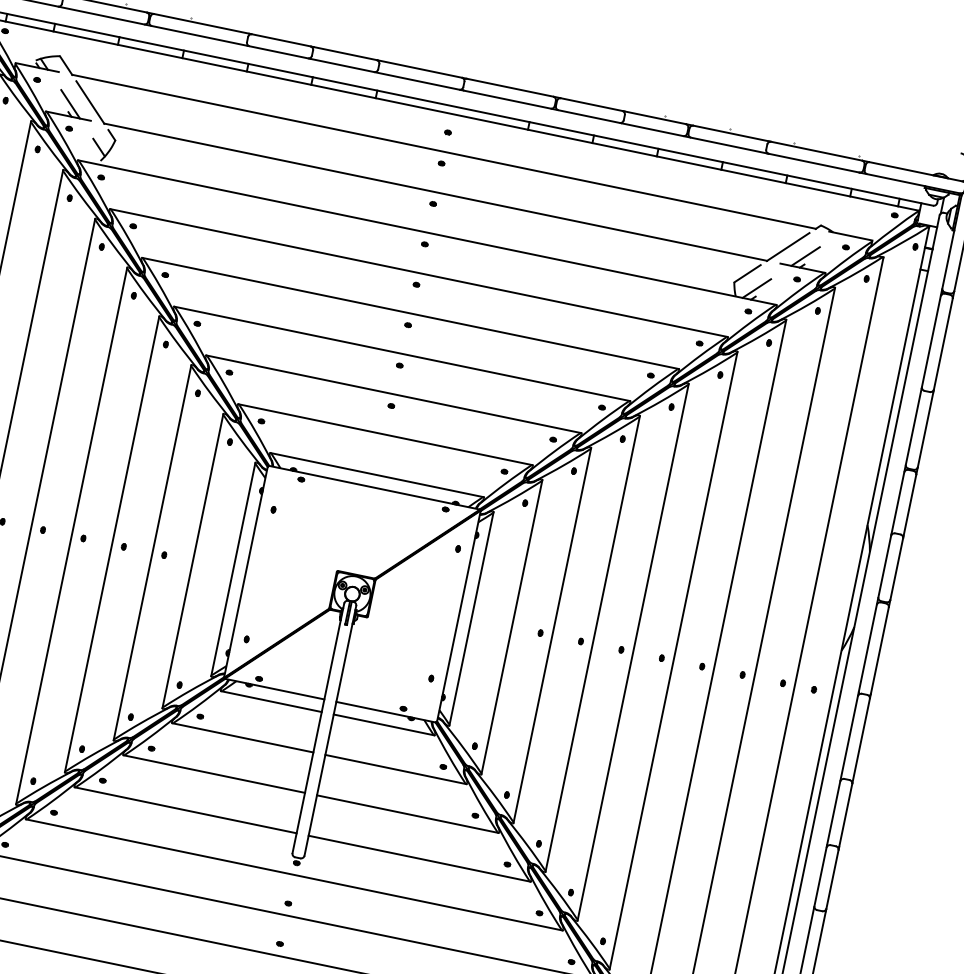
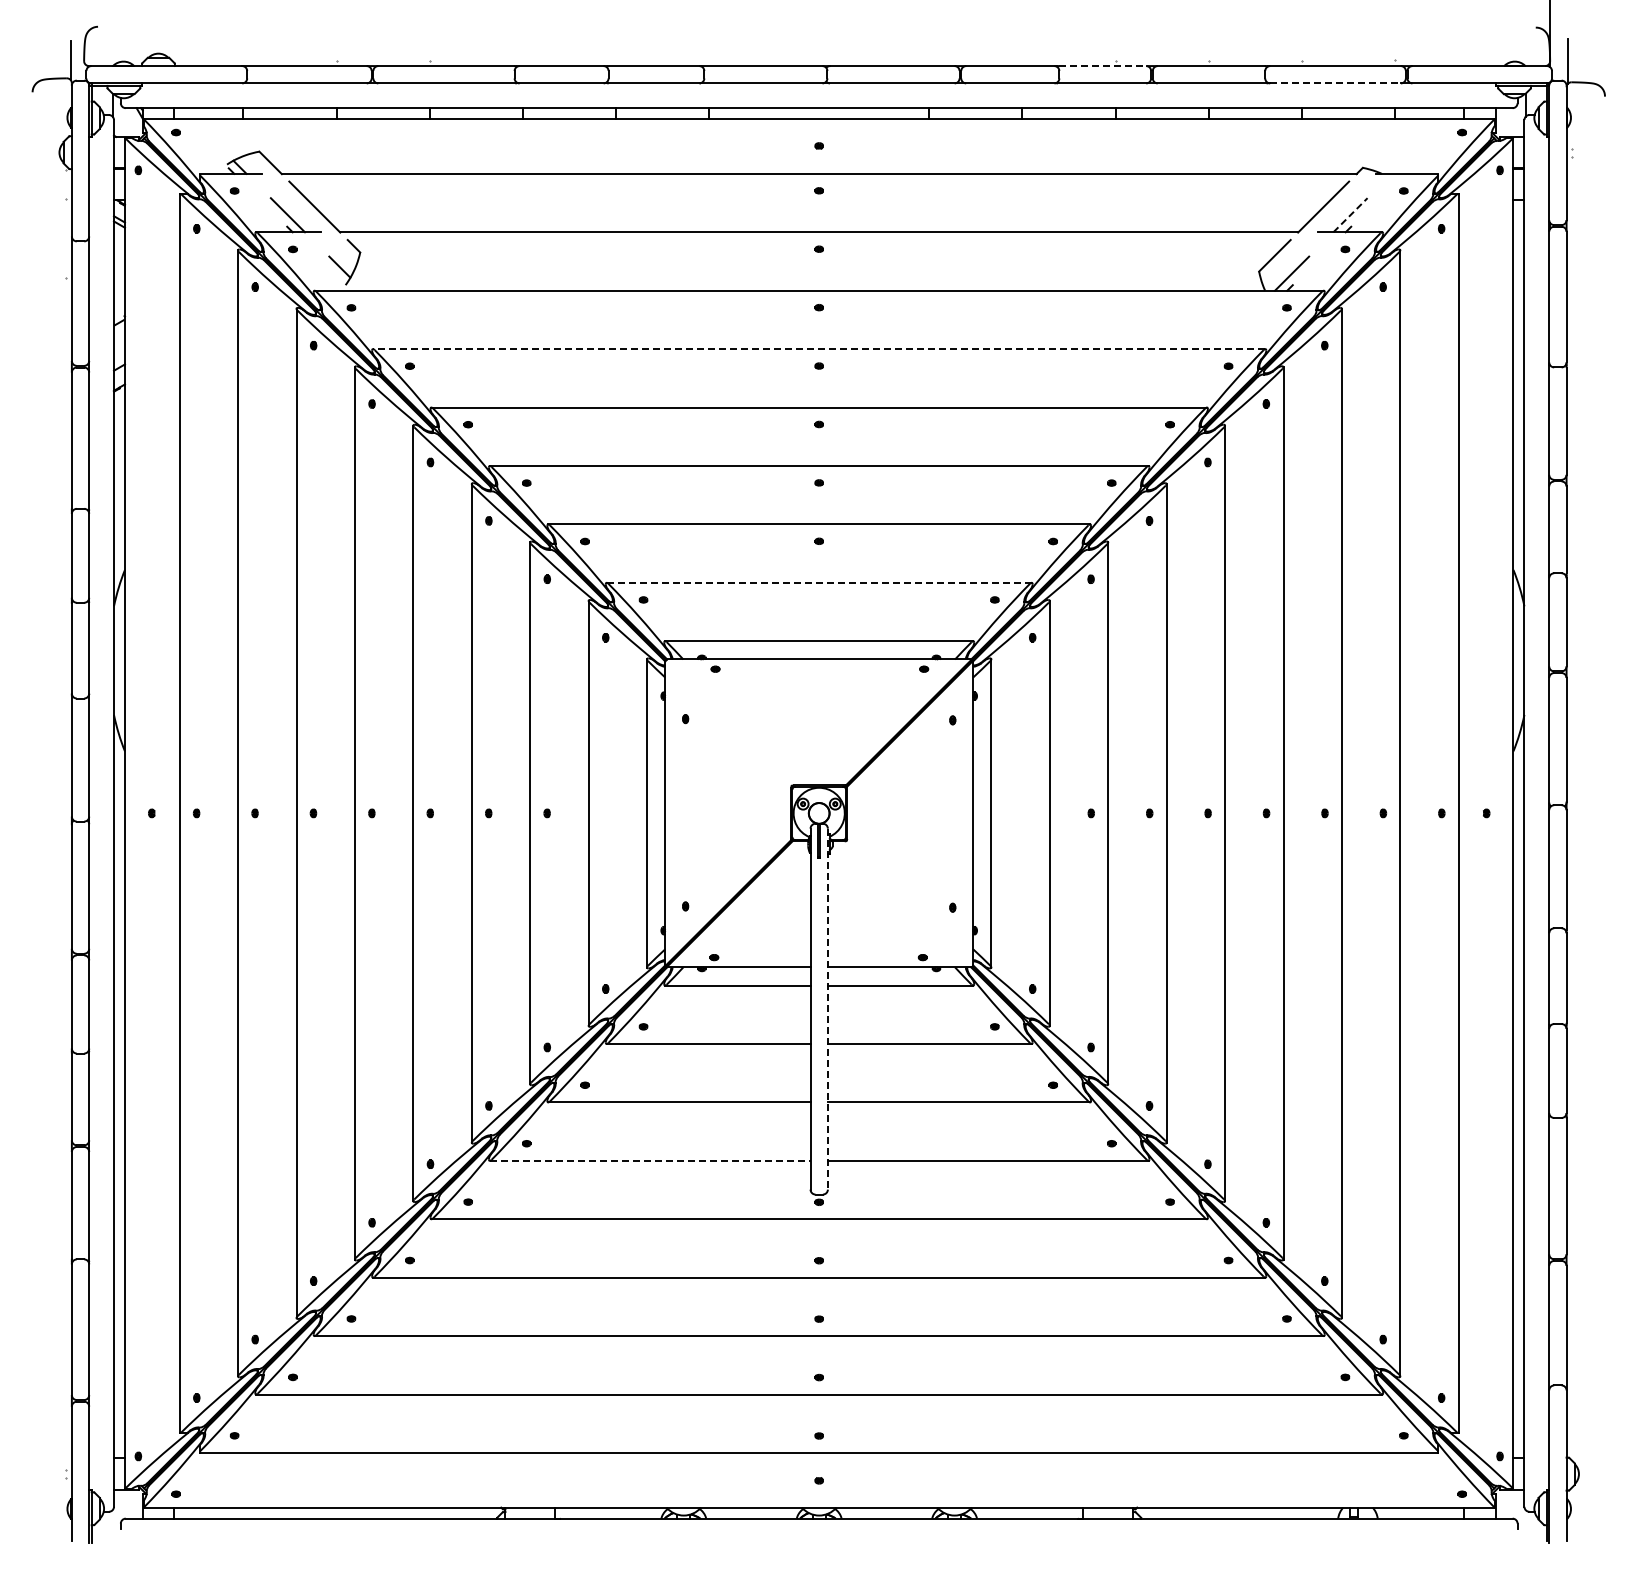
line: (655, 118) -> (1102, 66), solid -> dashed
line: (814, 163) -> (1336, 83), solid -> dashed
line: (805, 256) -> (1350, 214), solid -> dashed
line: (418, 273) -> (818, 349), solid -> dashed
line: (385, 434) -> (819, 582), solid -> dashed
line: (330, 731) -> (827, 1009), solid -> dashed
line: (186, 810) -> (650, 1160), solid -> dashed

